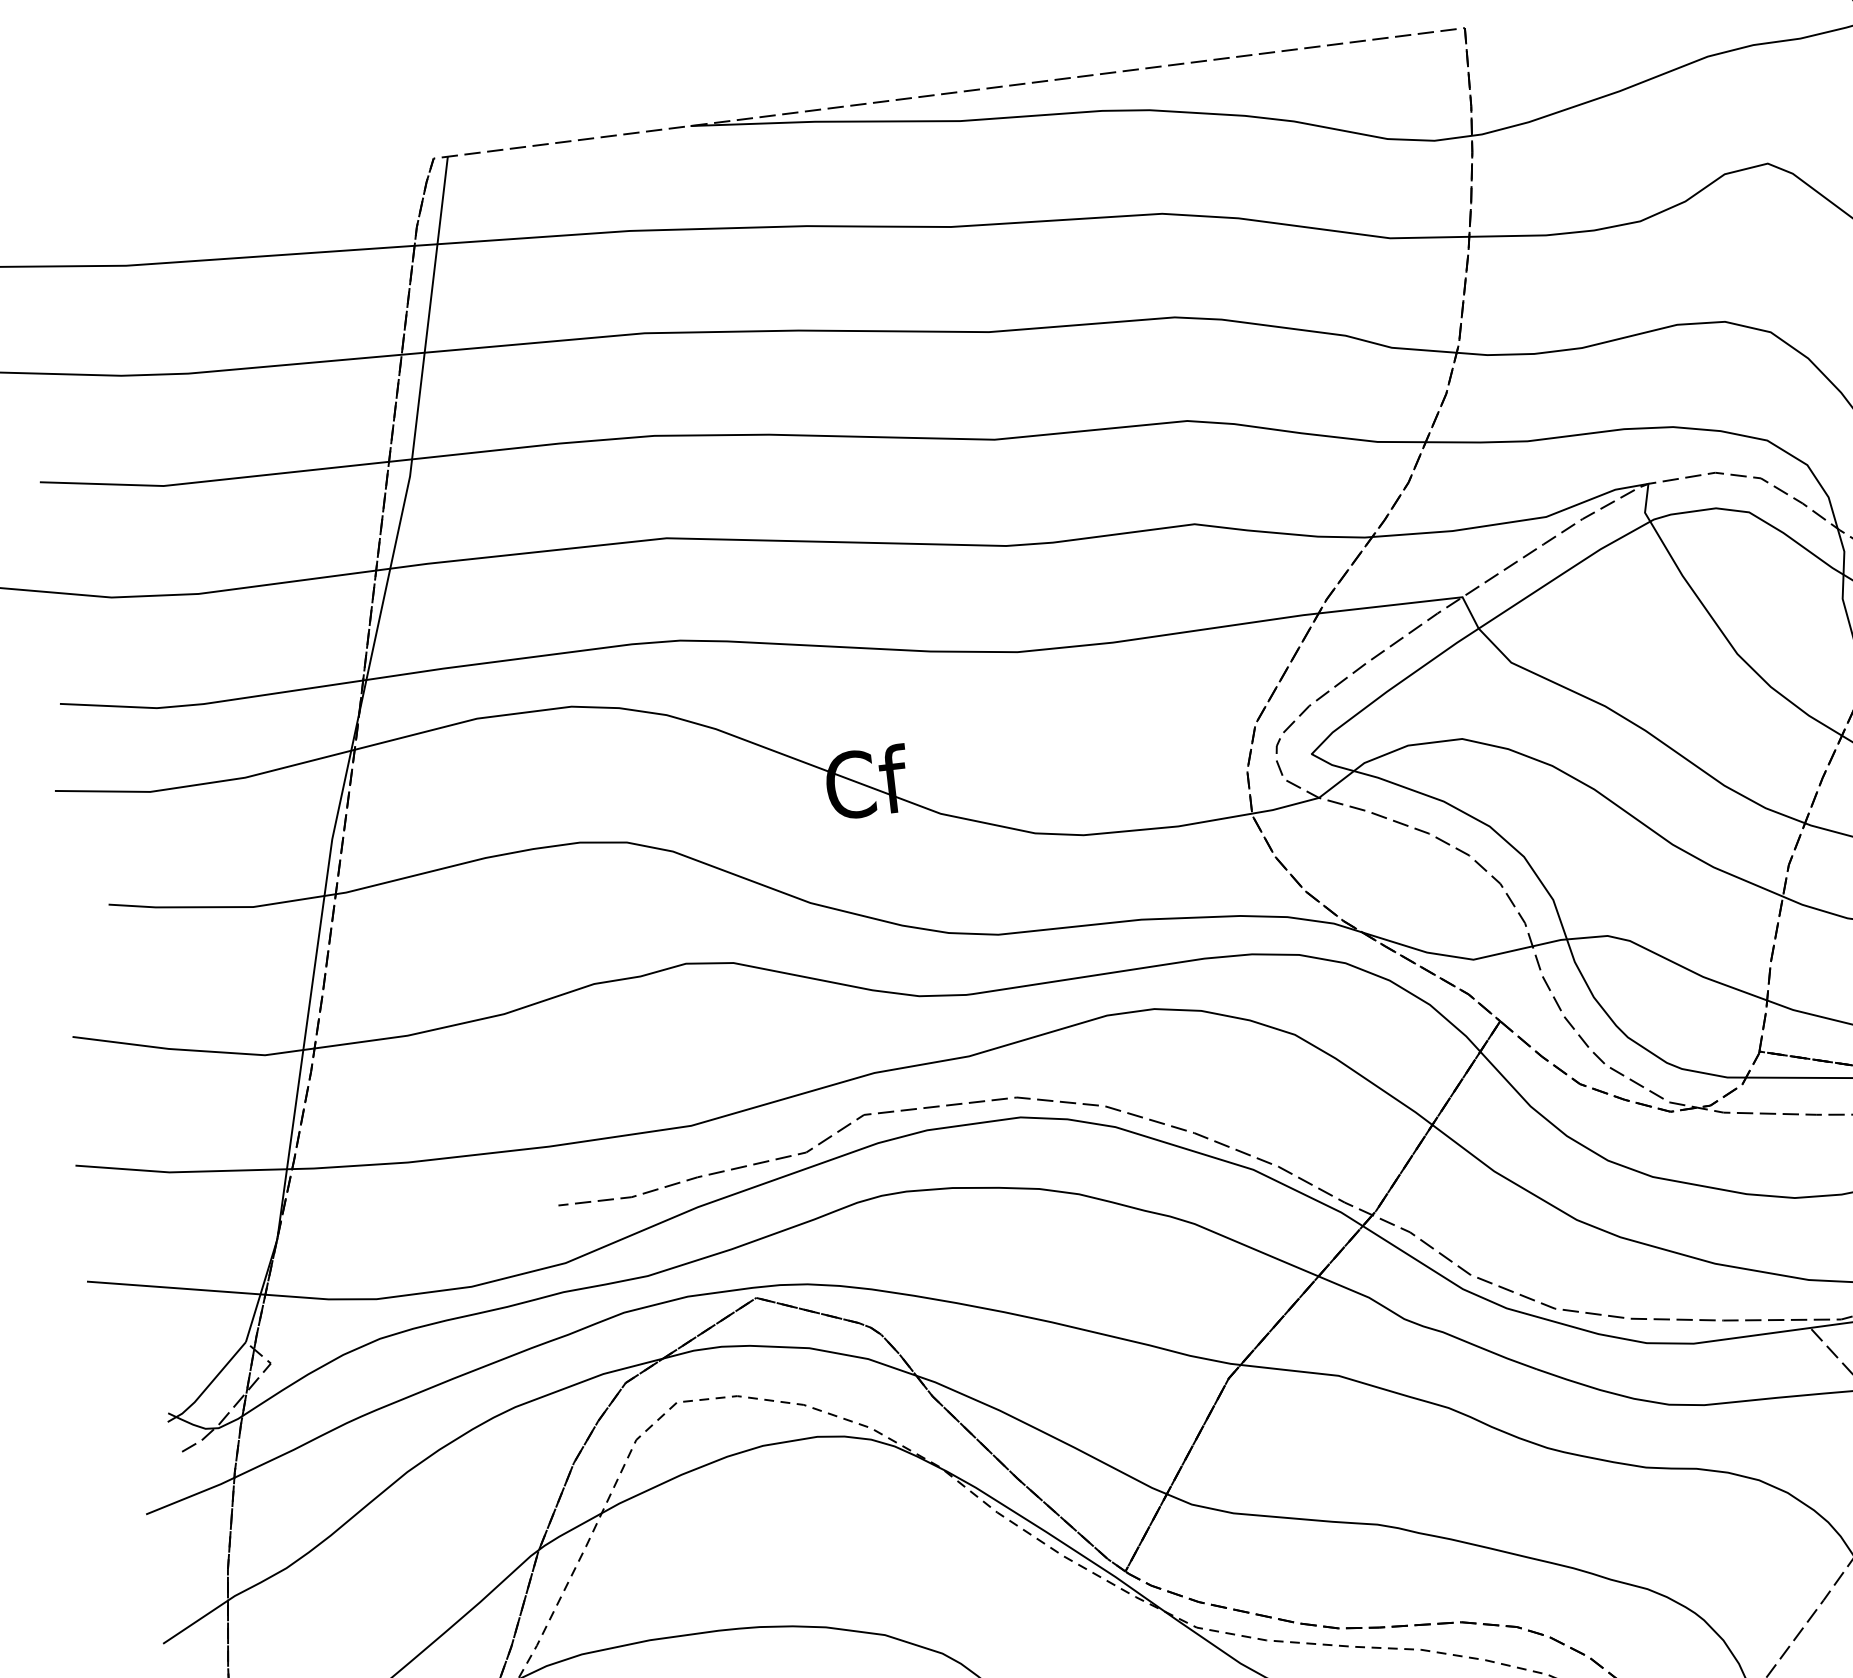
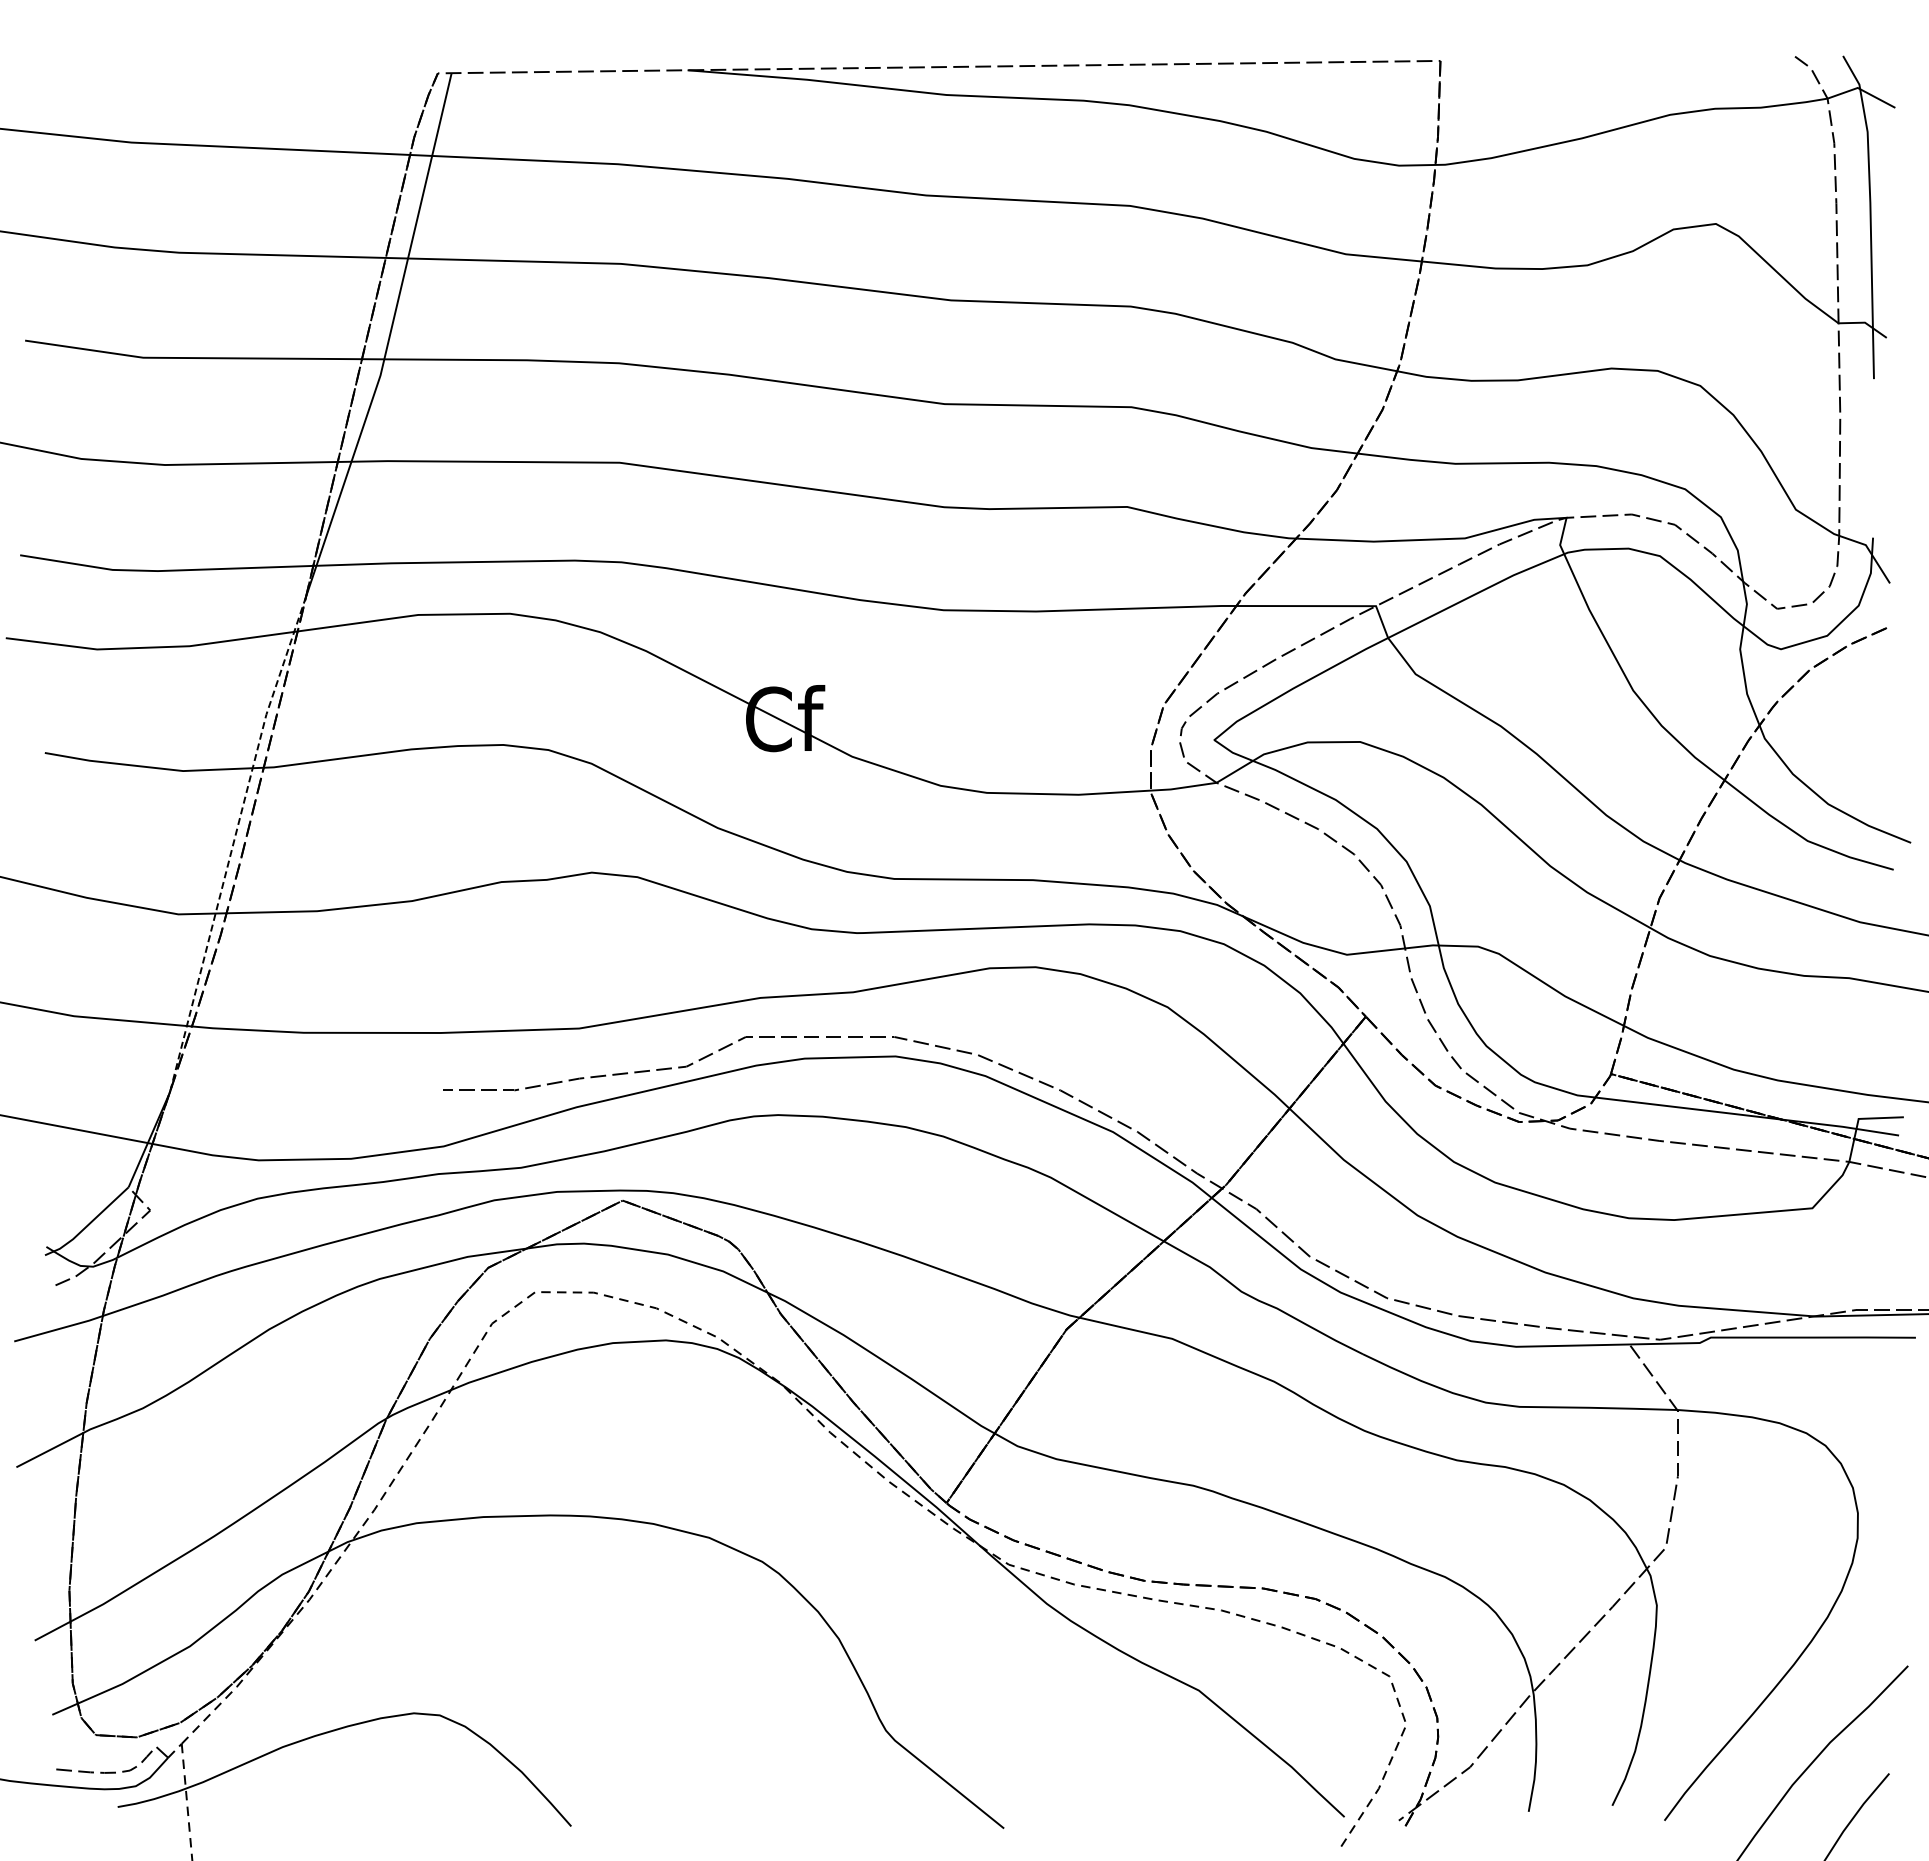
line: (313, 973) -> (233, 841), solid -> dashed

